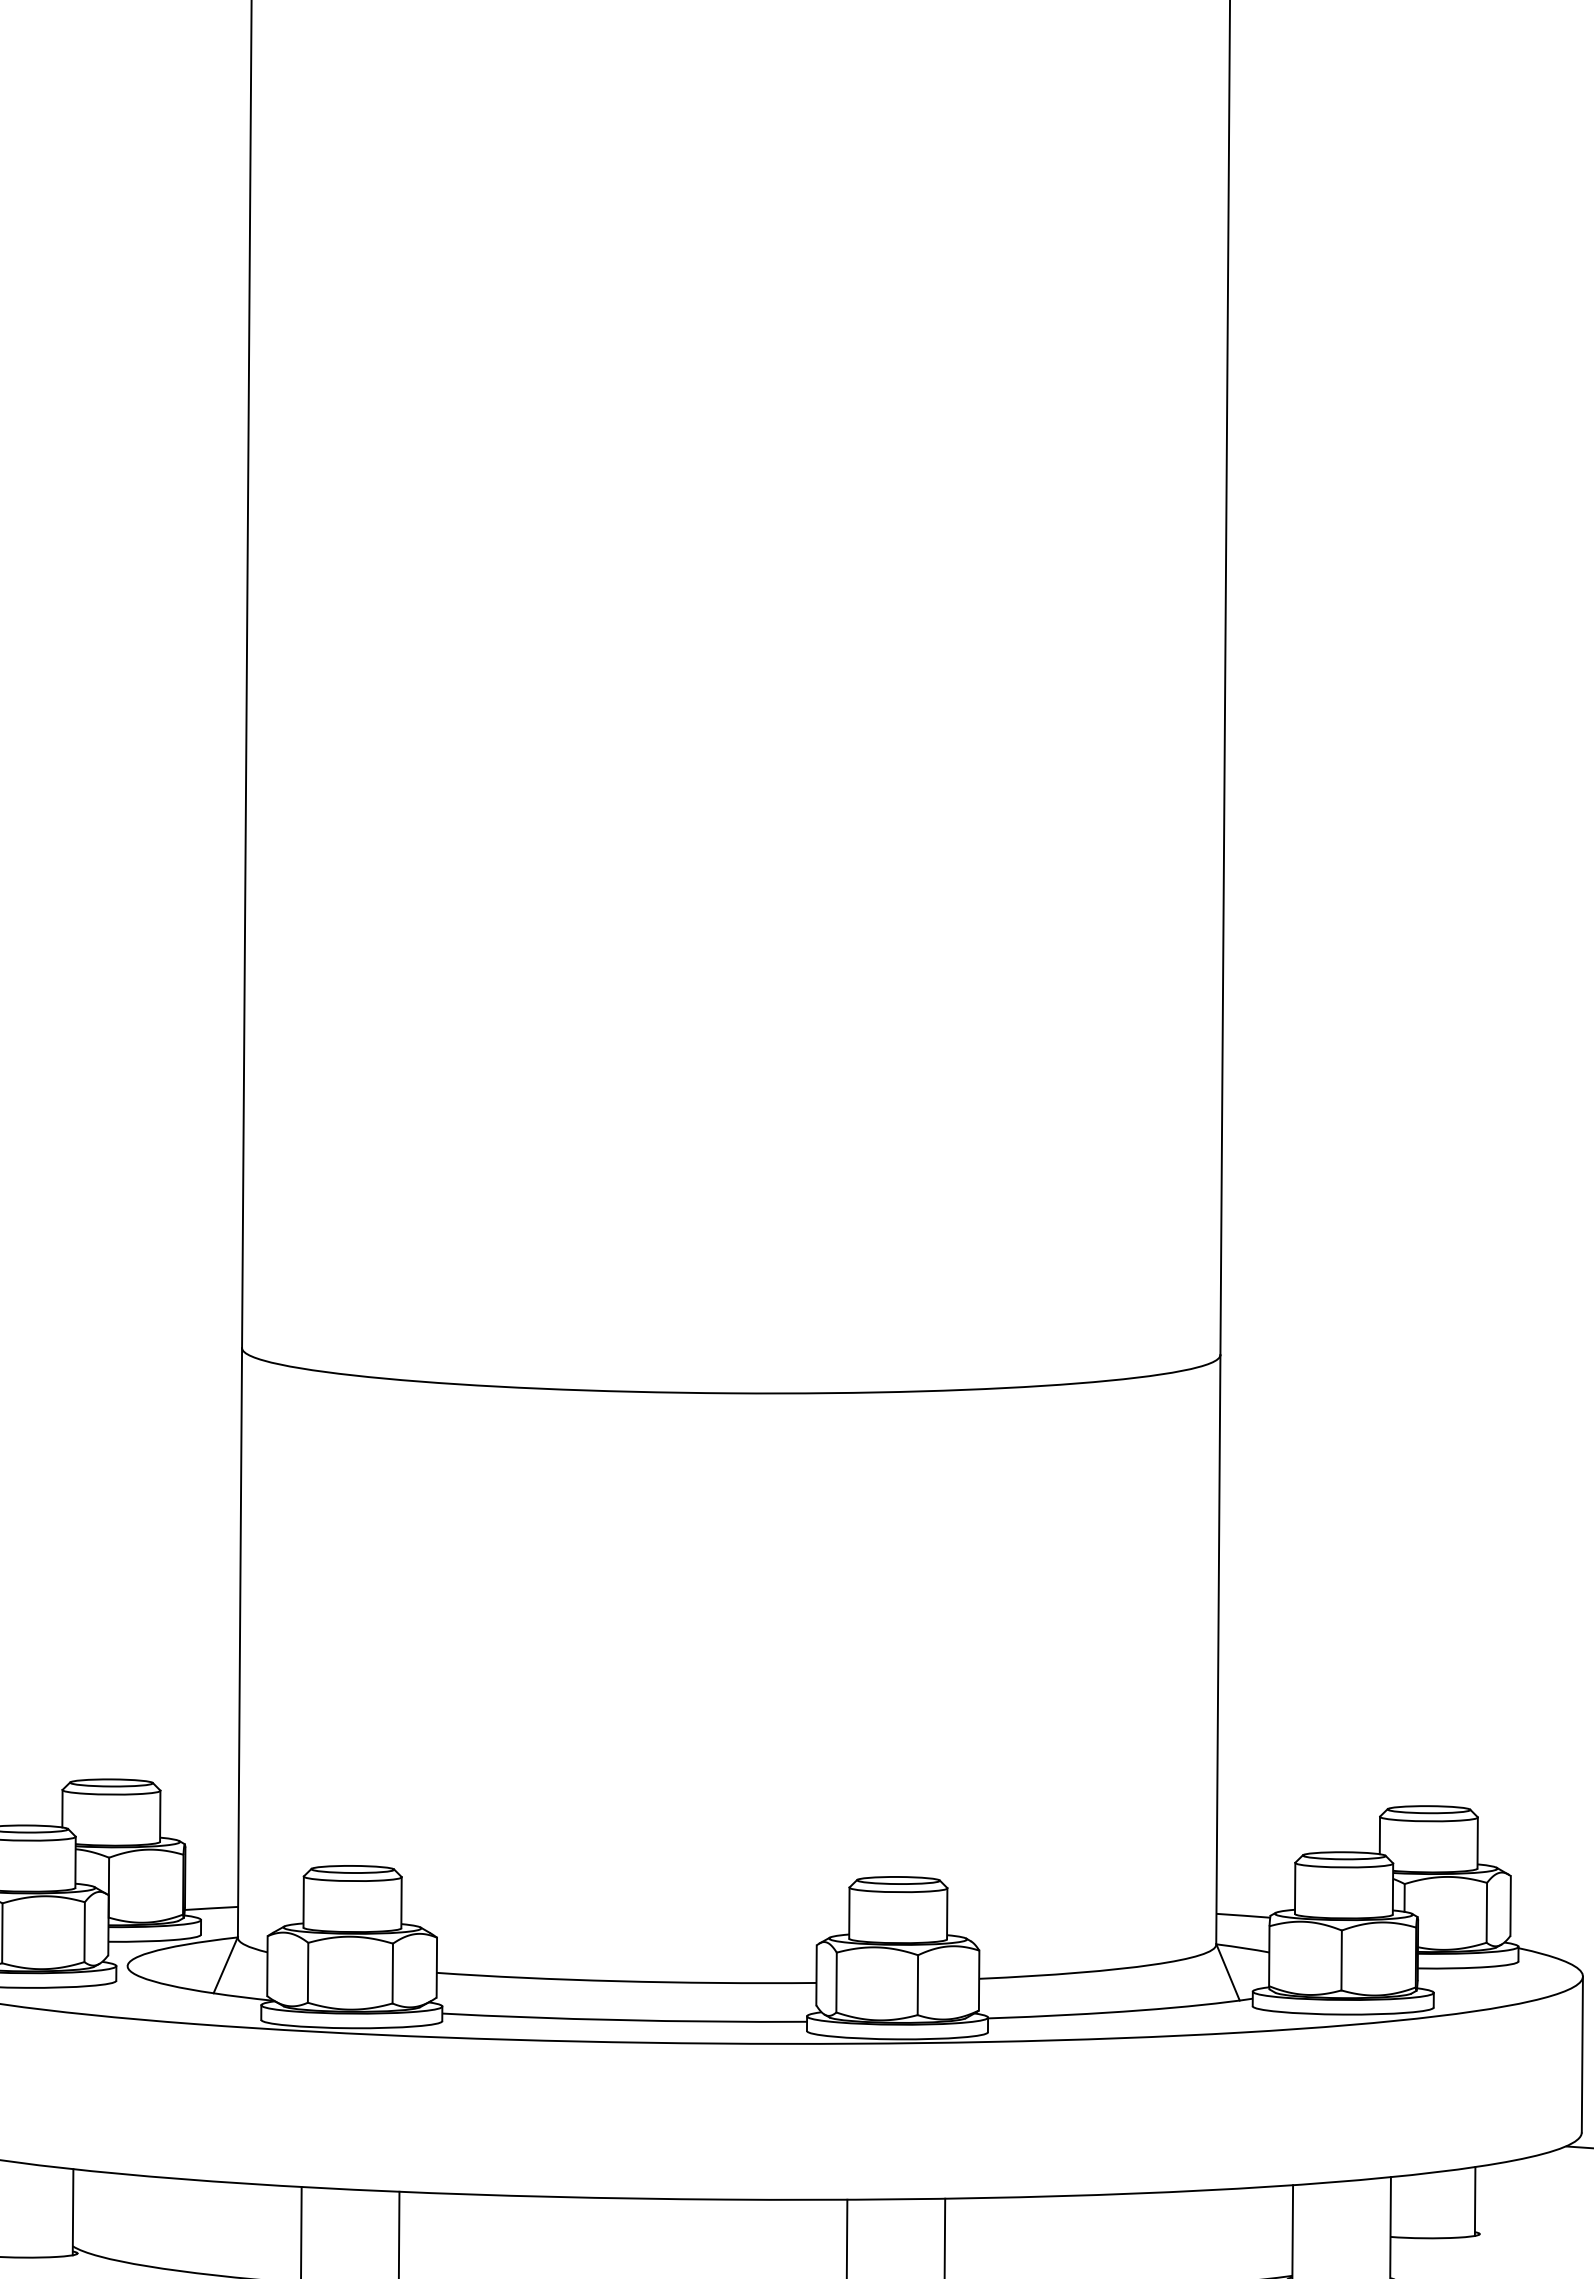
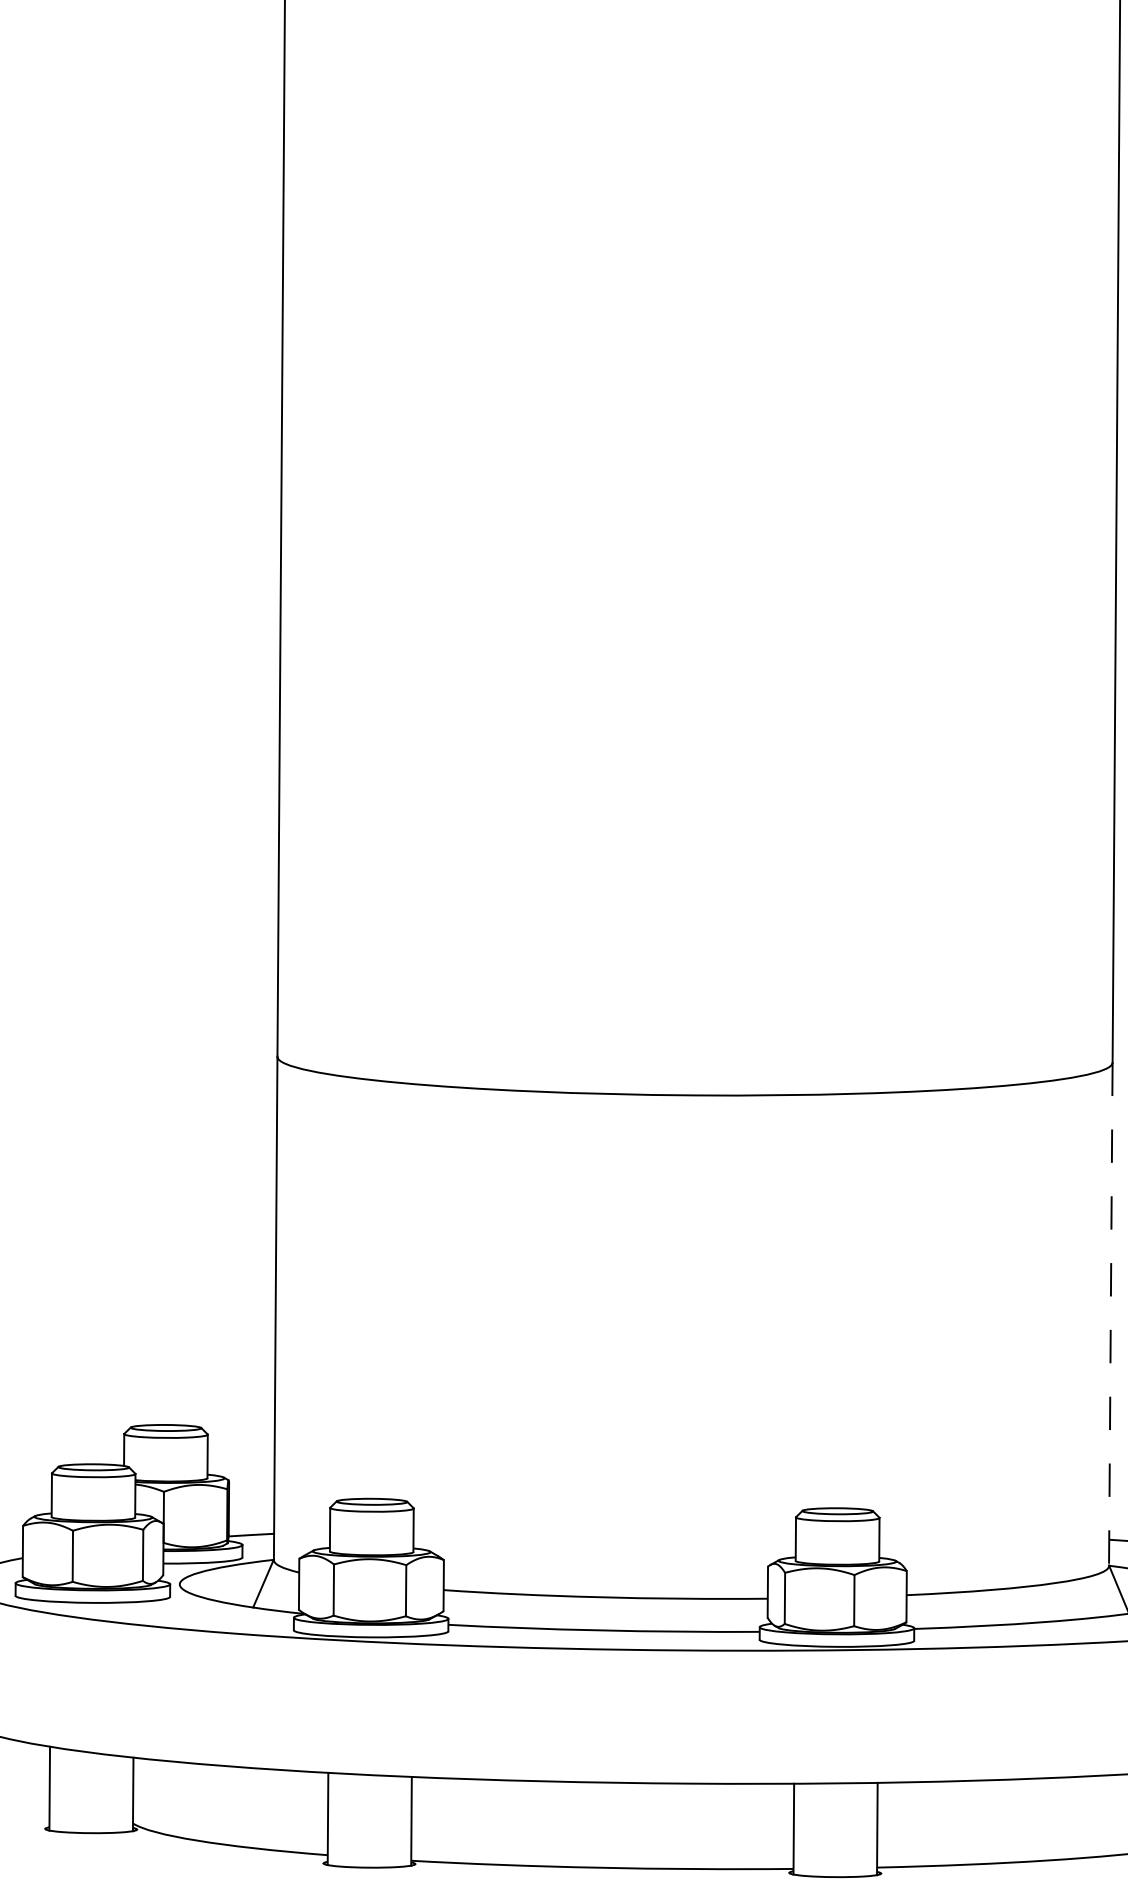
line: (1218, 1649) -> (1110, 1314), solid -> dashed

